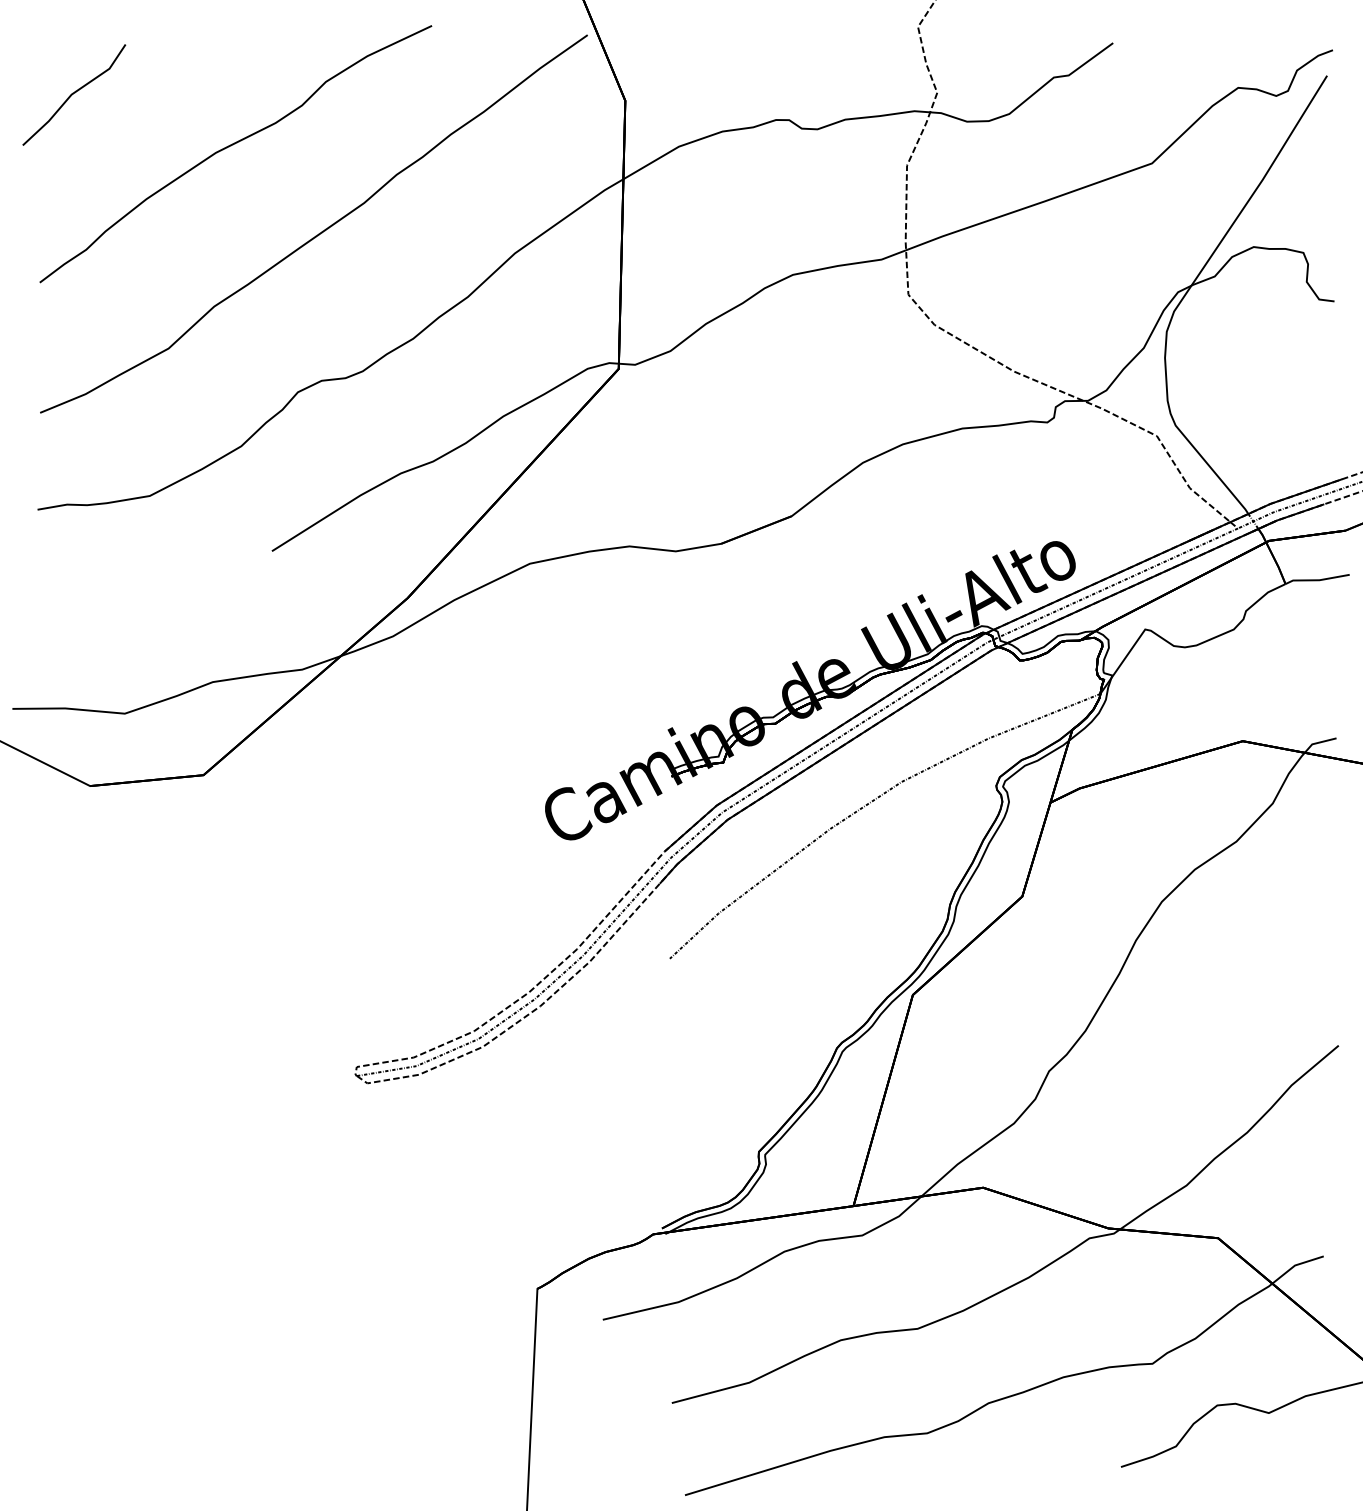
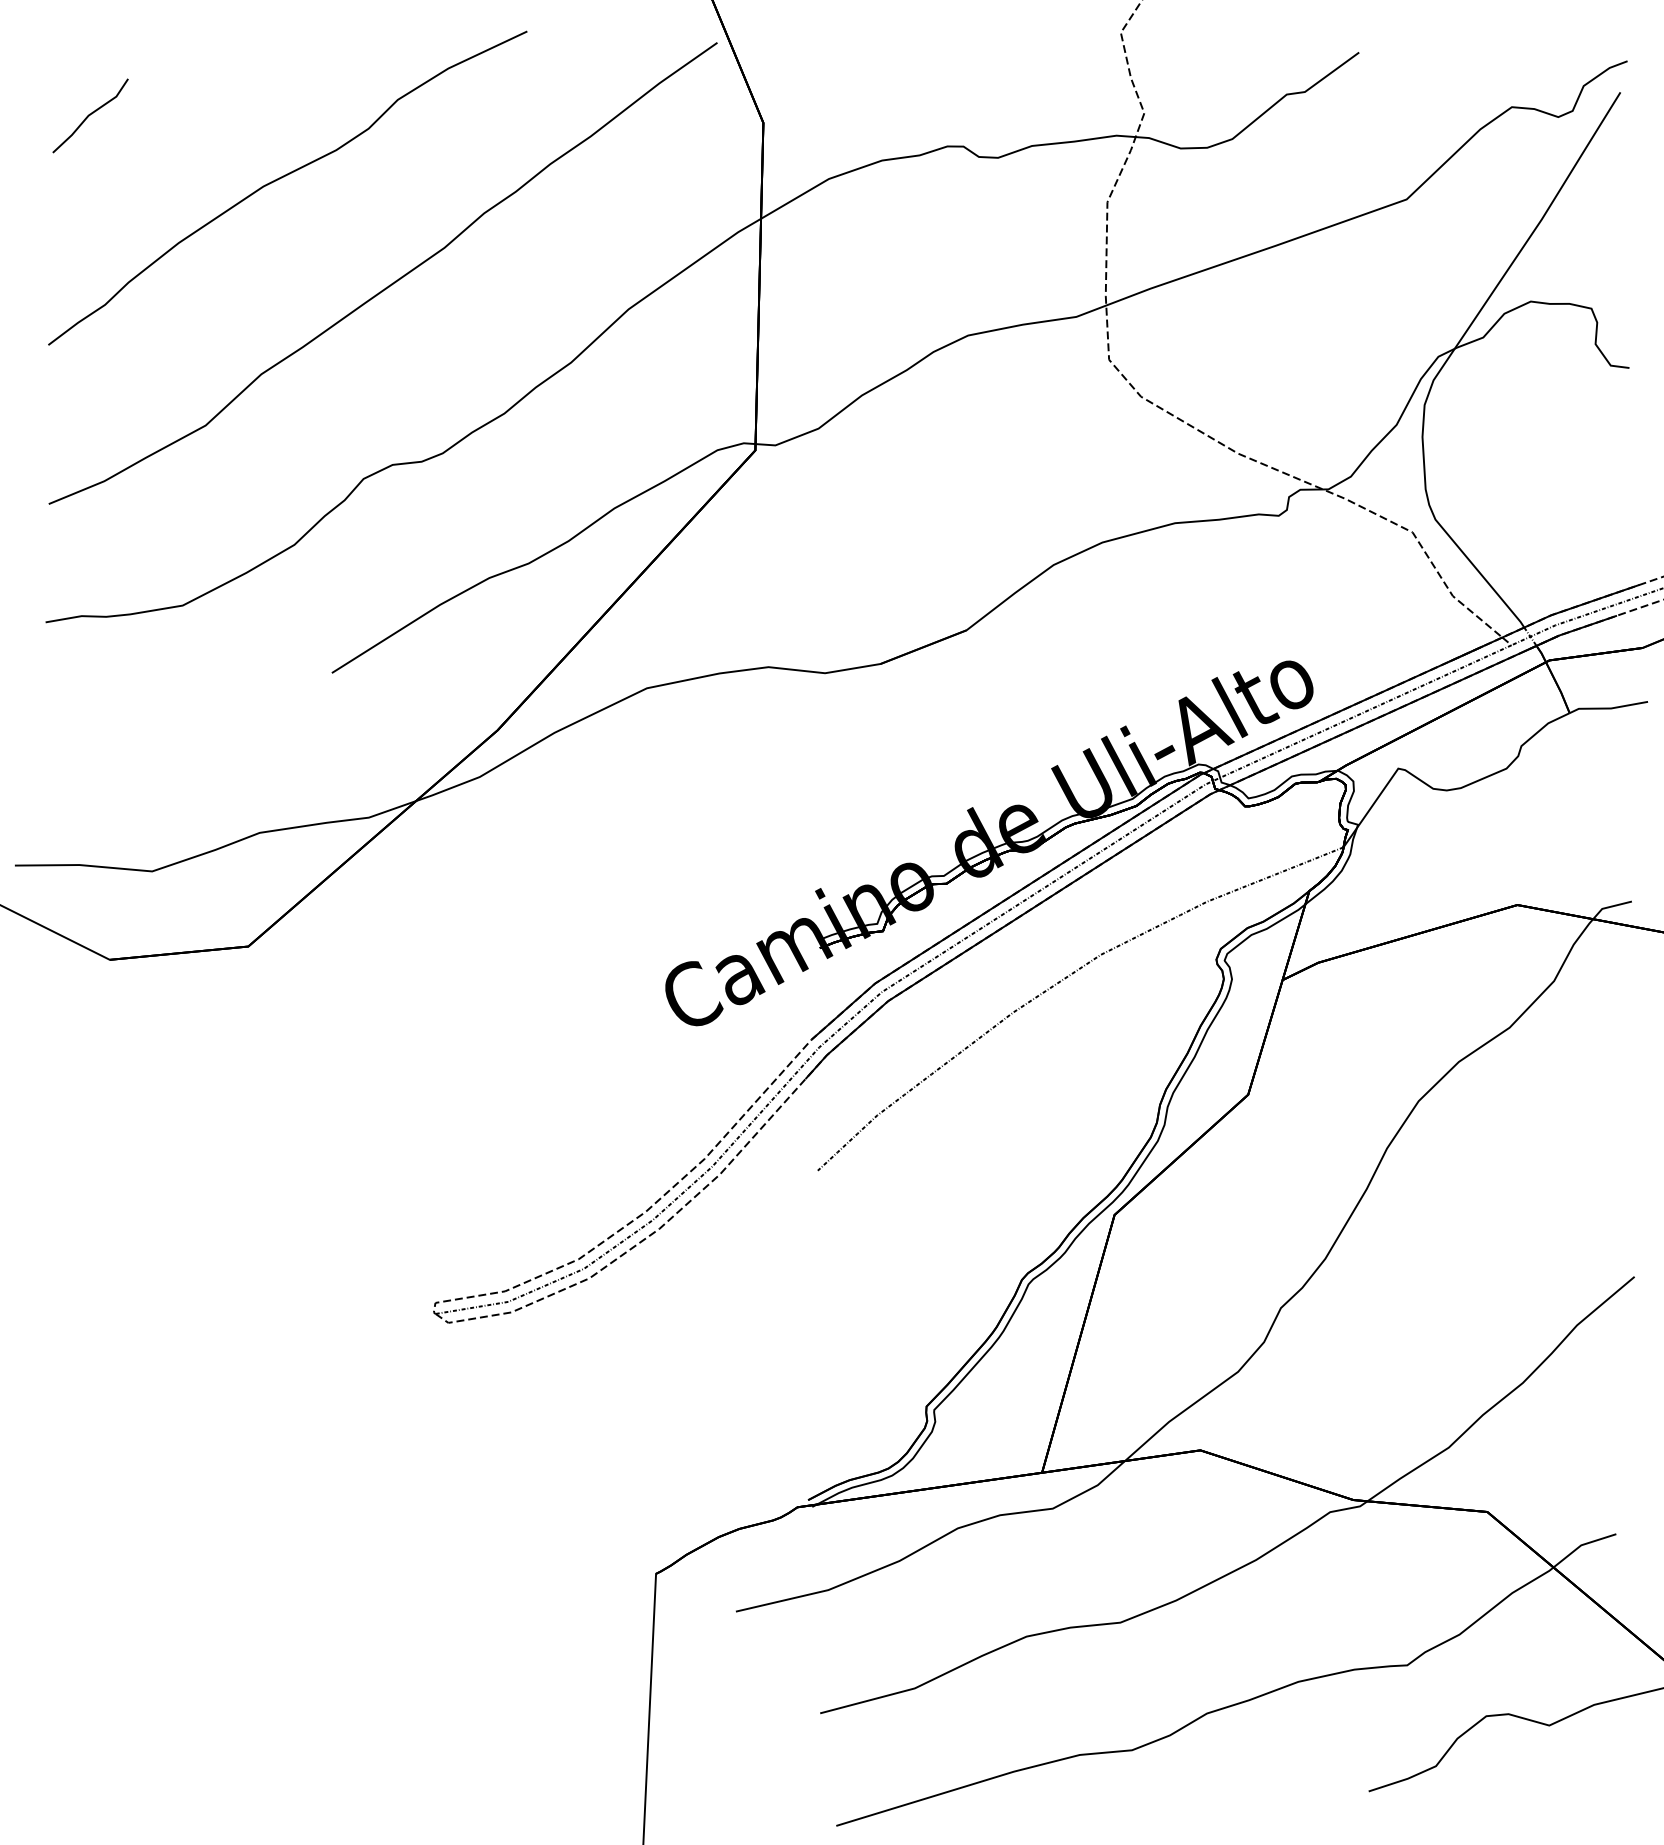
part: (74, 94) -> (90, 115), size x0.6

